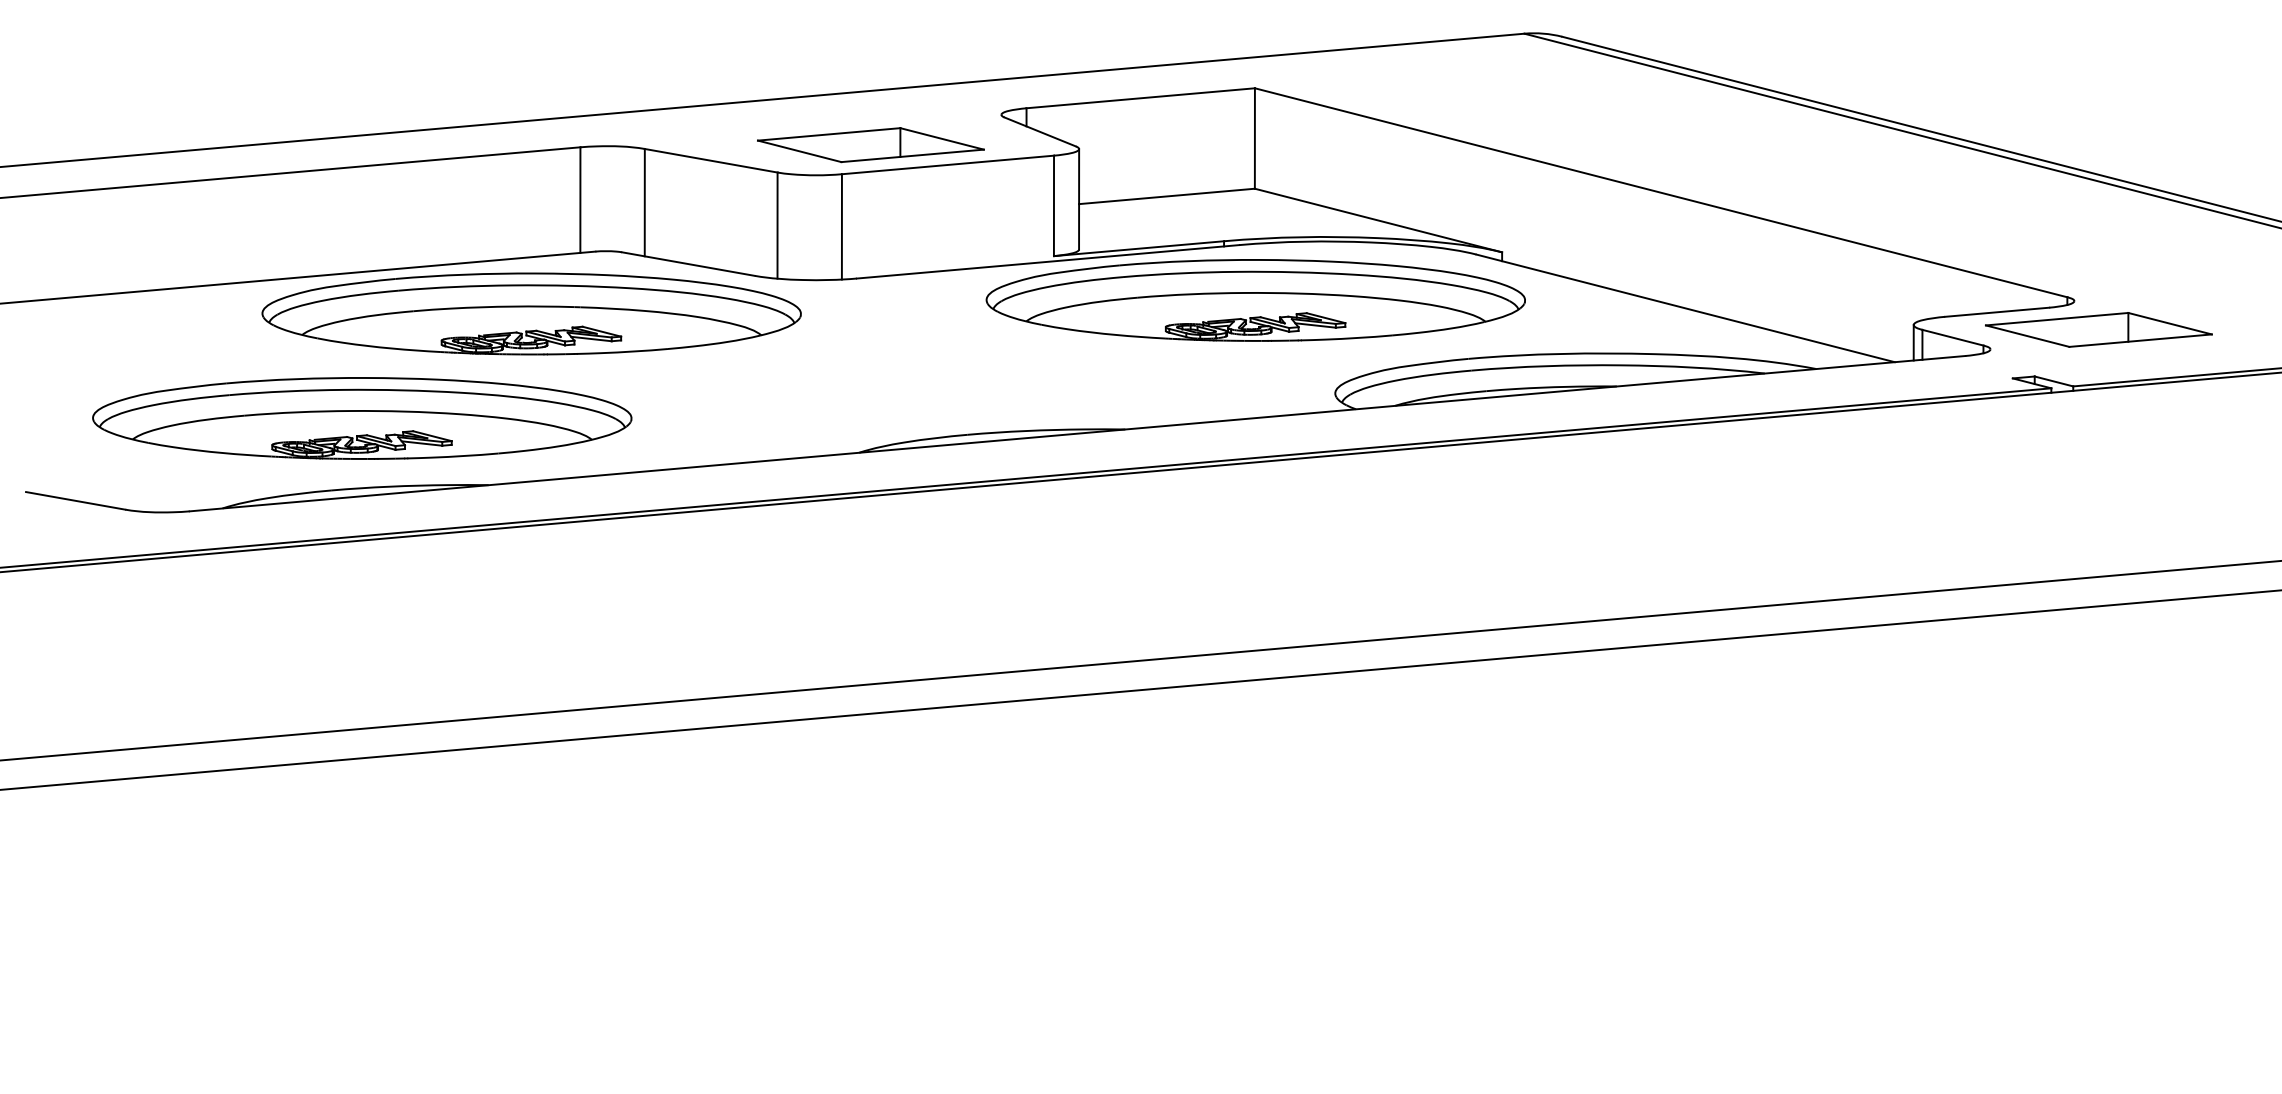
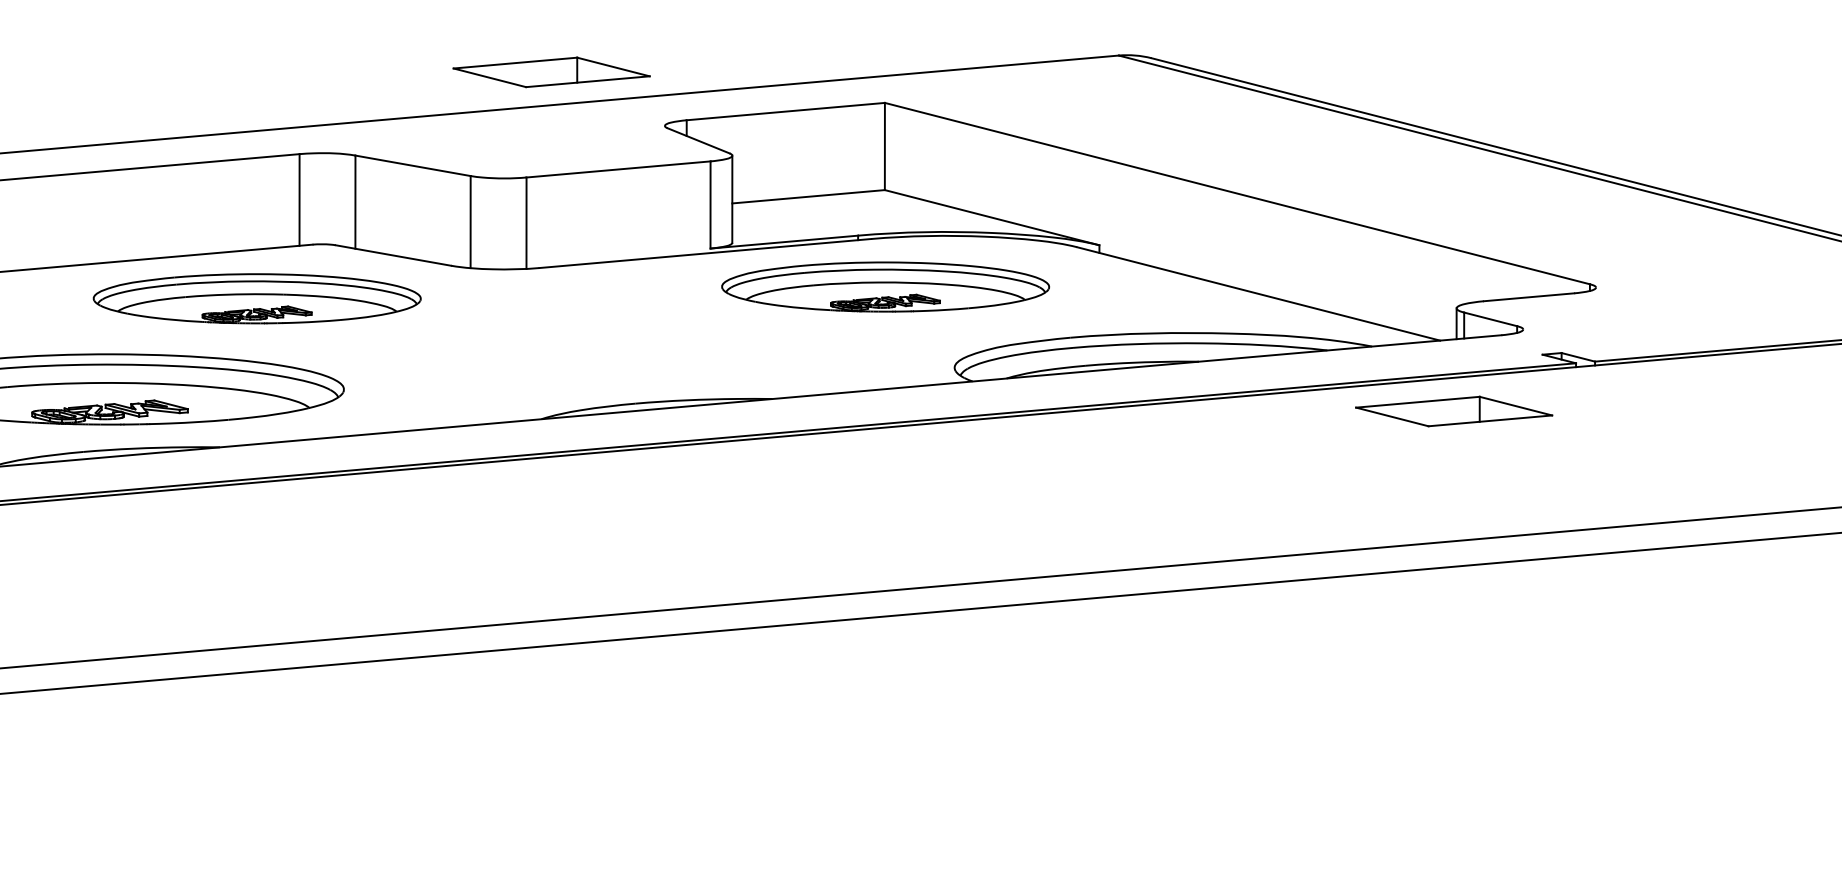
part: (870, 145) -> (551, 72), moved
part: (1255, 300) -> (885, 287), size x0.7
part: (531, 313) -> (257, 298), size x0.7
part: (2098, 329) -> (1453, 411), moved

